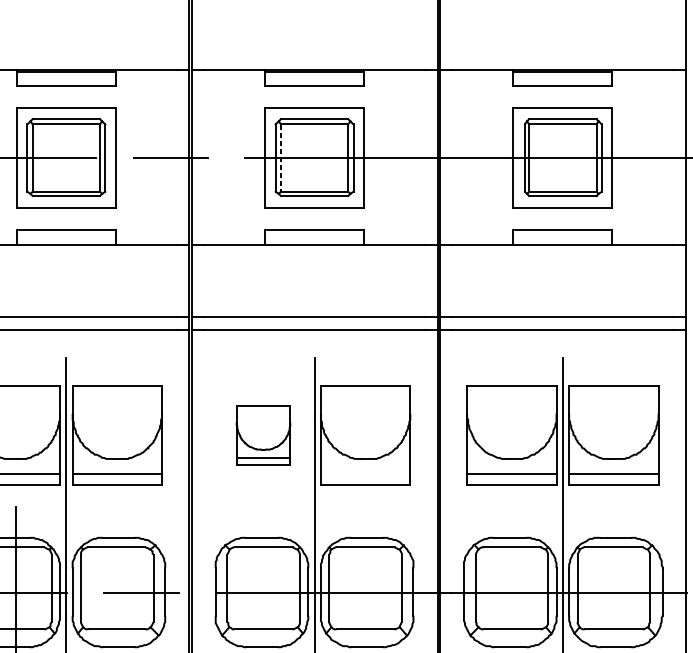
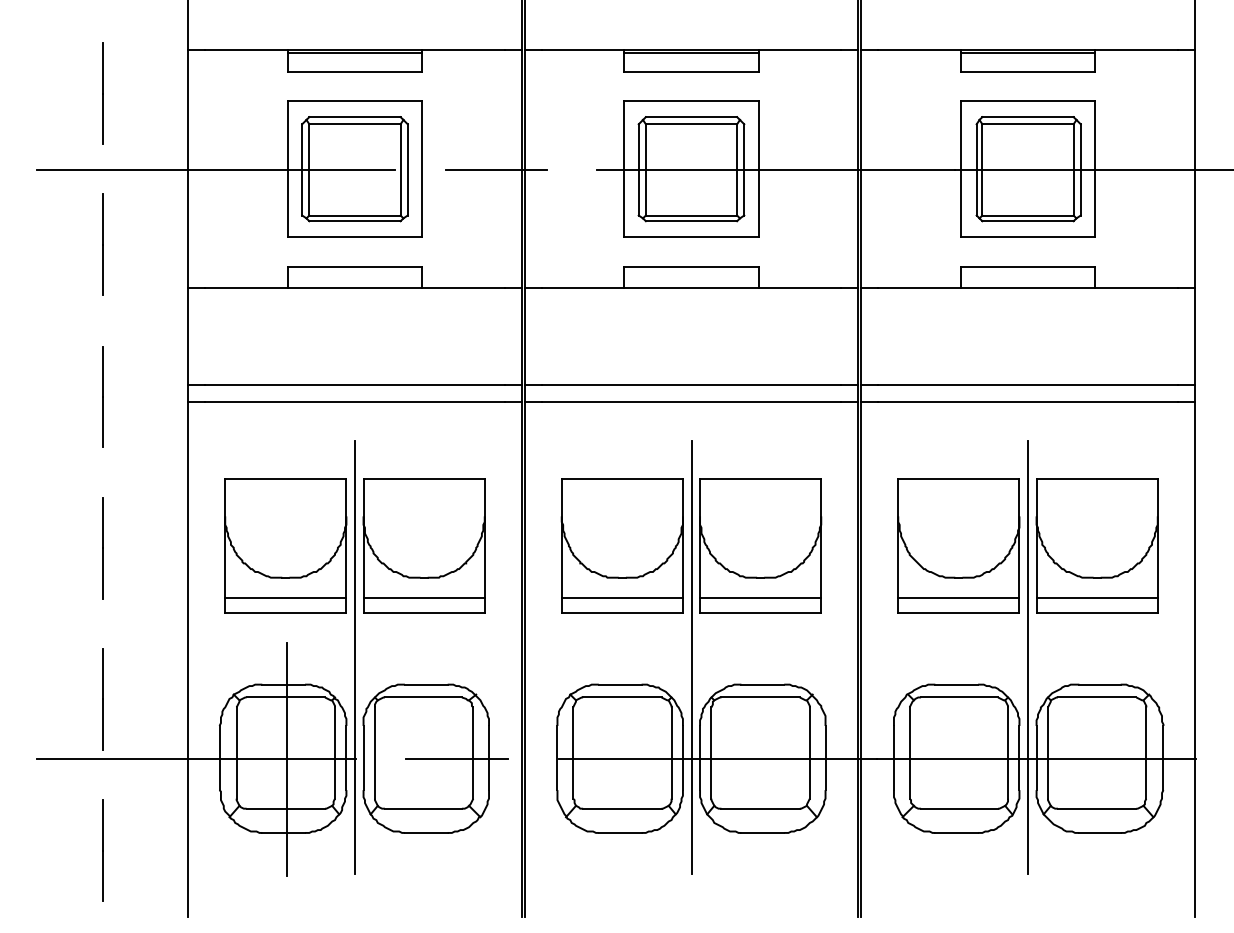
line: (280, 157) -> (645, 169), dashed -> solid
part: (262, 435) -> (621, 545), size x1.67
line: (365, 473) -> (760, 597), added

